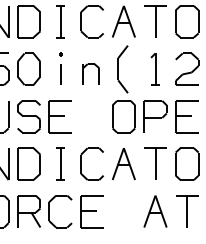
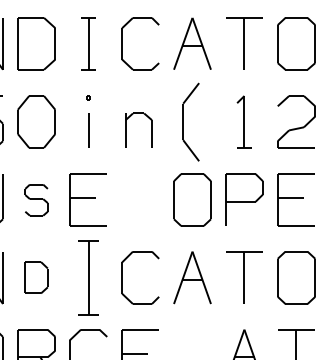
part: (28, 116) -> (35, 199), size x0.6
part: (28, 163) -> (35, 276), size x0.6
part: (60, 163) -> (88, 276), size x1.4

